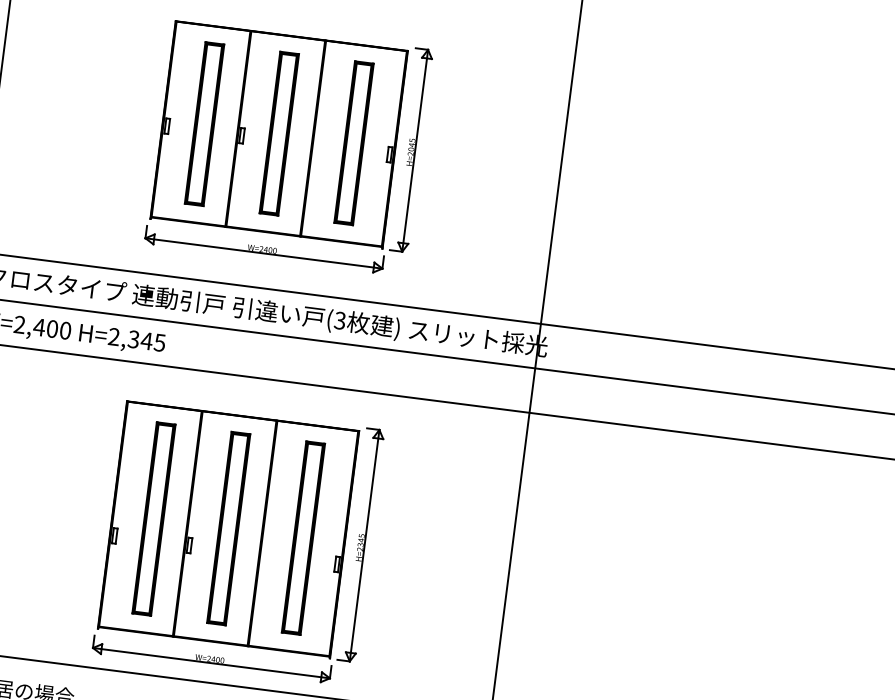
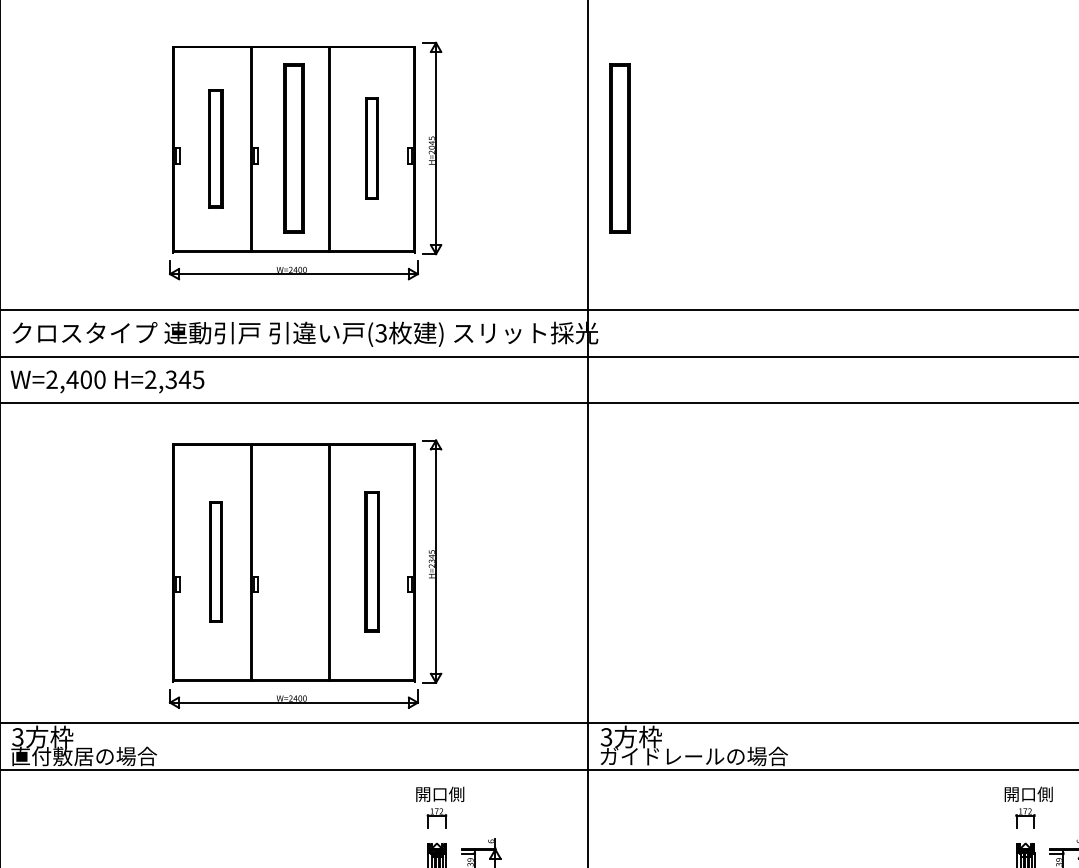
part: (204, 123) -> (215, 148), size x0.7
part: (353, 142) -> (371, 148), size x0.6
part: (590, 173) -> (619, 148), added
part: (153, 518) -> (215, 561), size x0.6
part: (228, 528) -> (293, 561), removed
part: (302, 537) -> (371, 561), size x0.7

